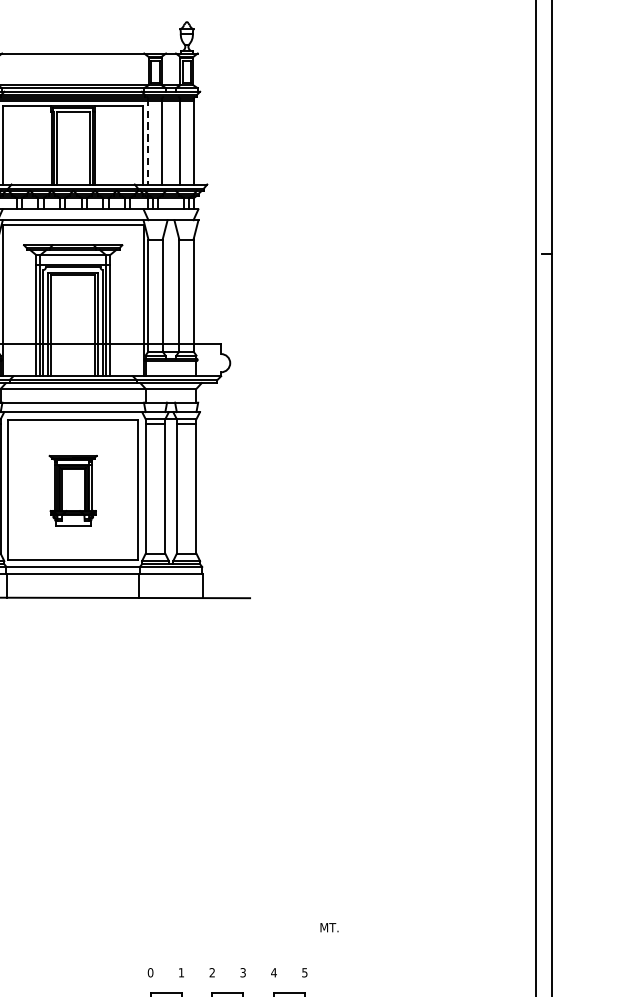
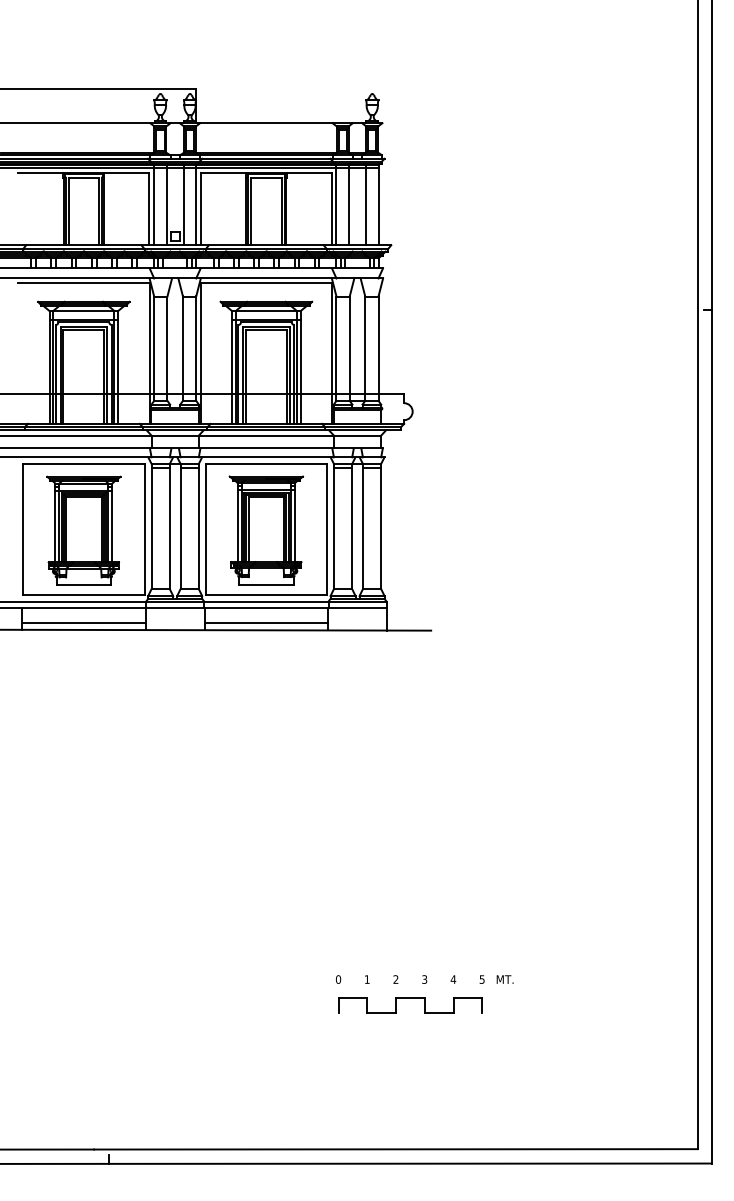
line: (148, 141) -> (336, 205), dashed -> solid
part: (73, 490) -> (266, 530), size x1.67
line: (72, 590) -> (265, 623), added
text: (328, 927) -> (504, 979), moved

